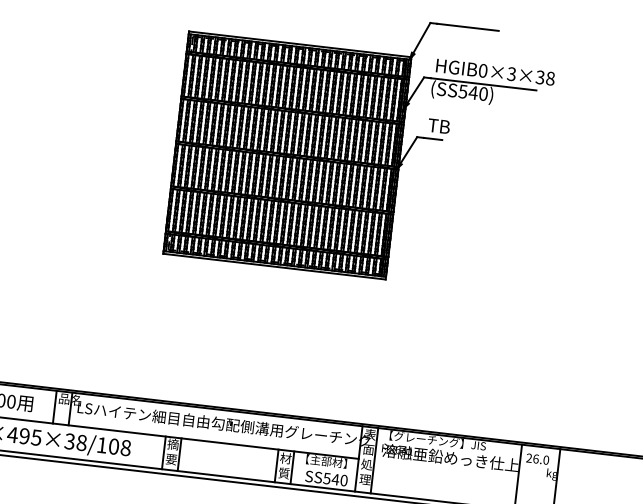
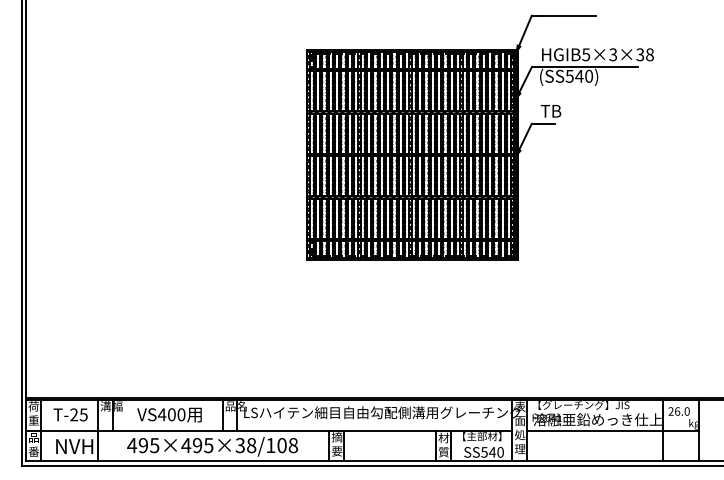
text: (483, 70) -> (586, 54), HGIB0×3×38 -> HGIB5×3×38
line: (465, 471) -> (612, 430), added

